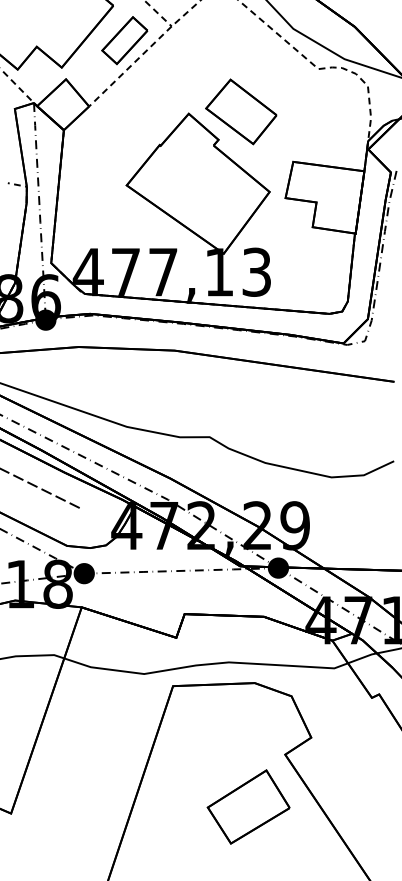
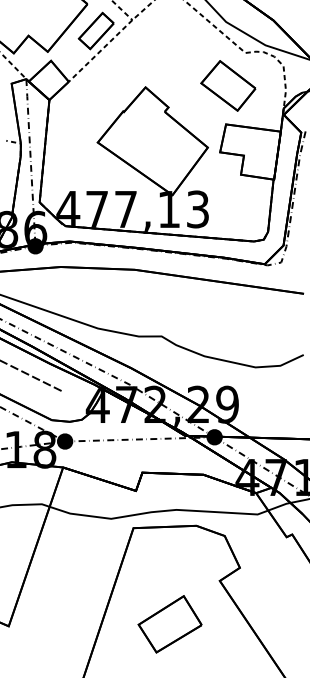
part: (241, 111) -> (228, 85), moved
part: (248, 806) -> (170, 623), moved

